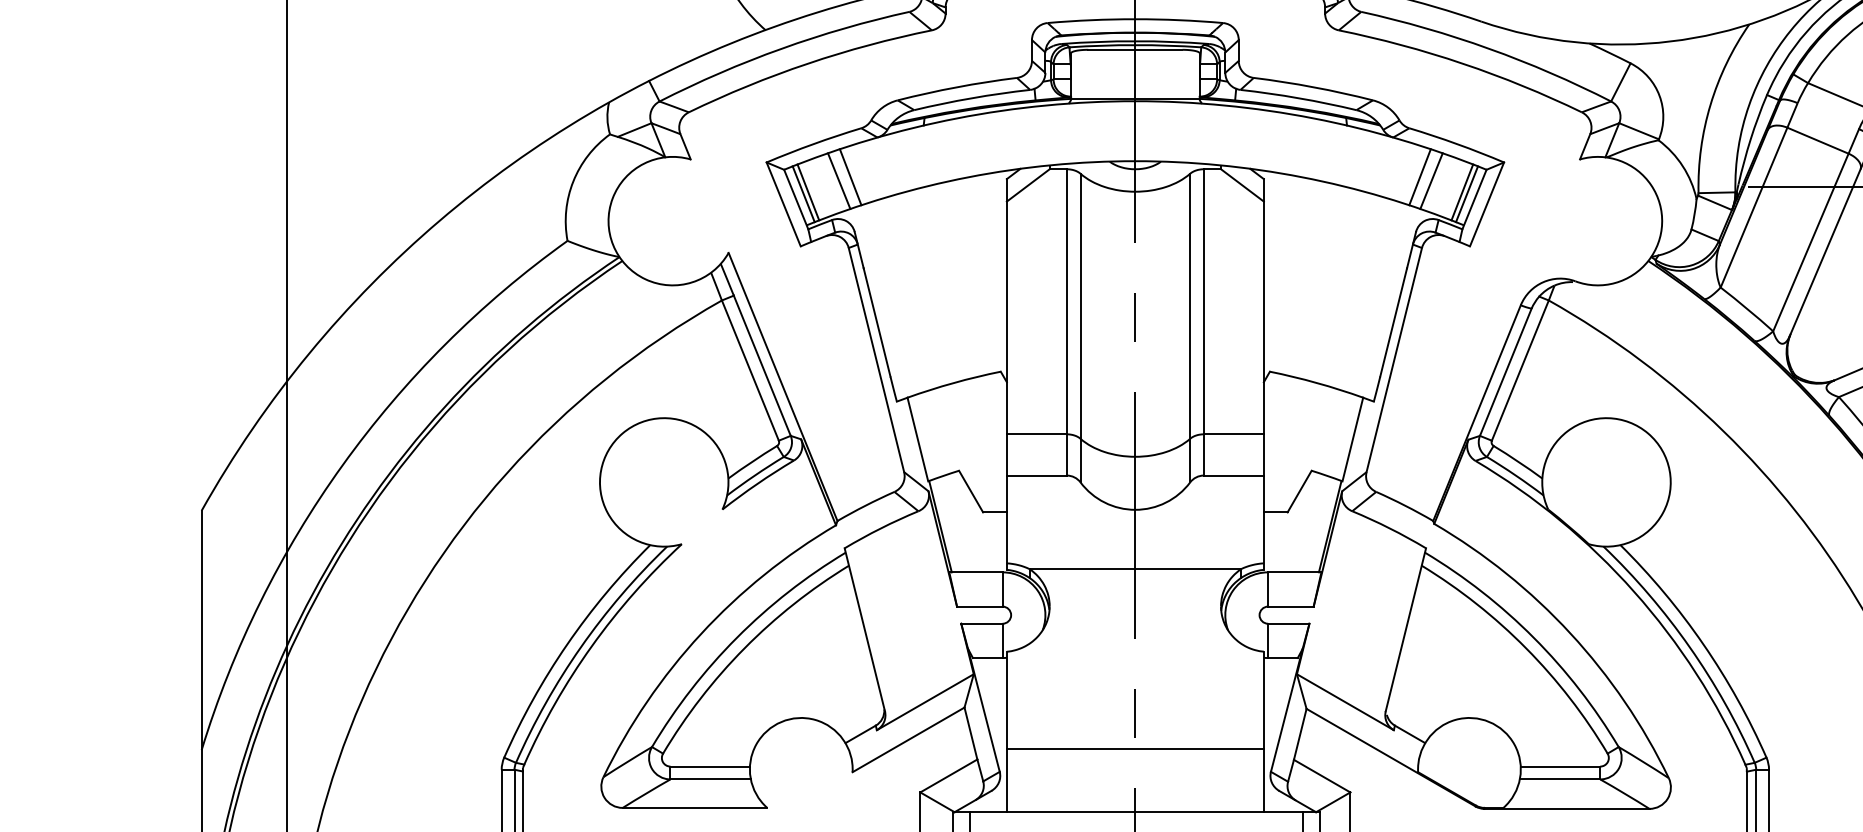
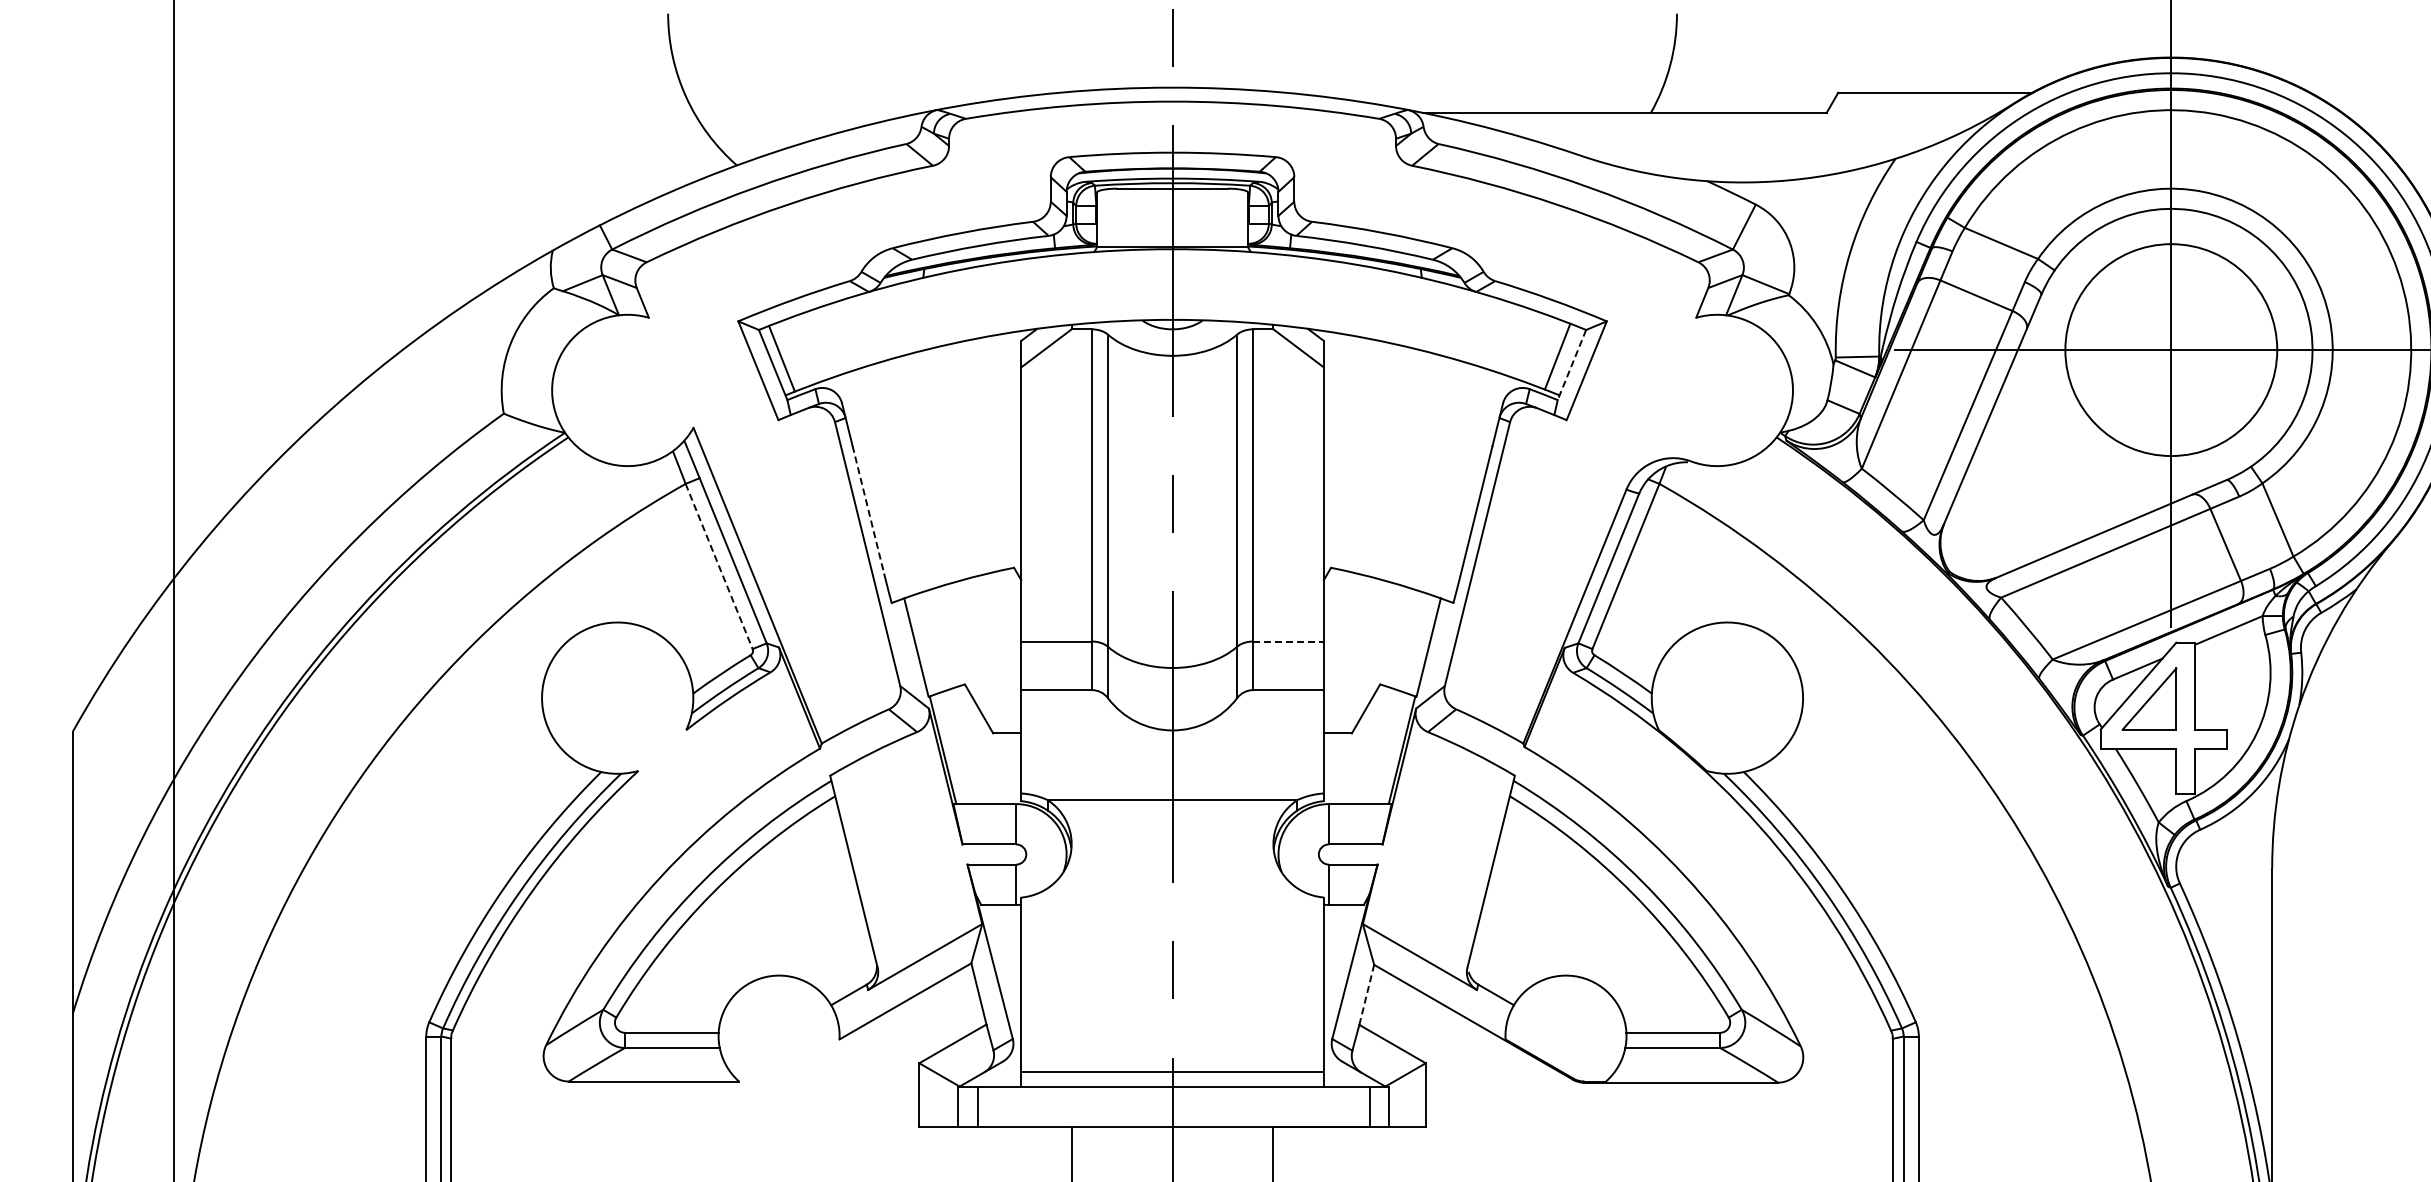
line: (850, 177) -> (836, 338), removed
line: (1419, 177) -> (1507, 338), removed
line: (838, 181) -> (823, 343), removed
line: (1431, 181) -> (1521, 343), removed
line: (808, 192) -> (787, 356), removed
line: (1467, 194) -> (1563, 358), removed
line: (1474, 199) -> (1571, 365), solid -> dashed
line: (877, 322) -> (868, 509), solid -> dashed
line: (750, 370) -> (719, 566), solid -> dashed
line: (1234, 434) -> (1289, 641), solid -> dashed
line: (1300, 734) -> (1366, 994), solid -> dashed
line: (1135, 748) -> (1172, 1071), moved

